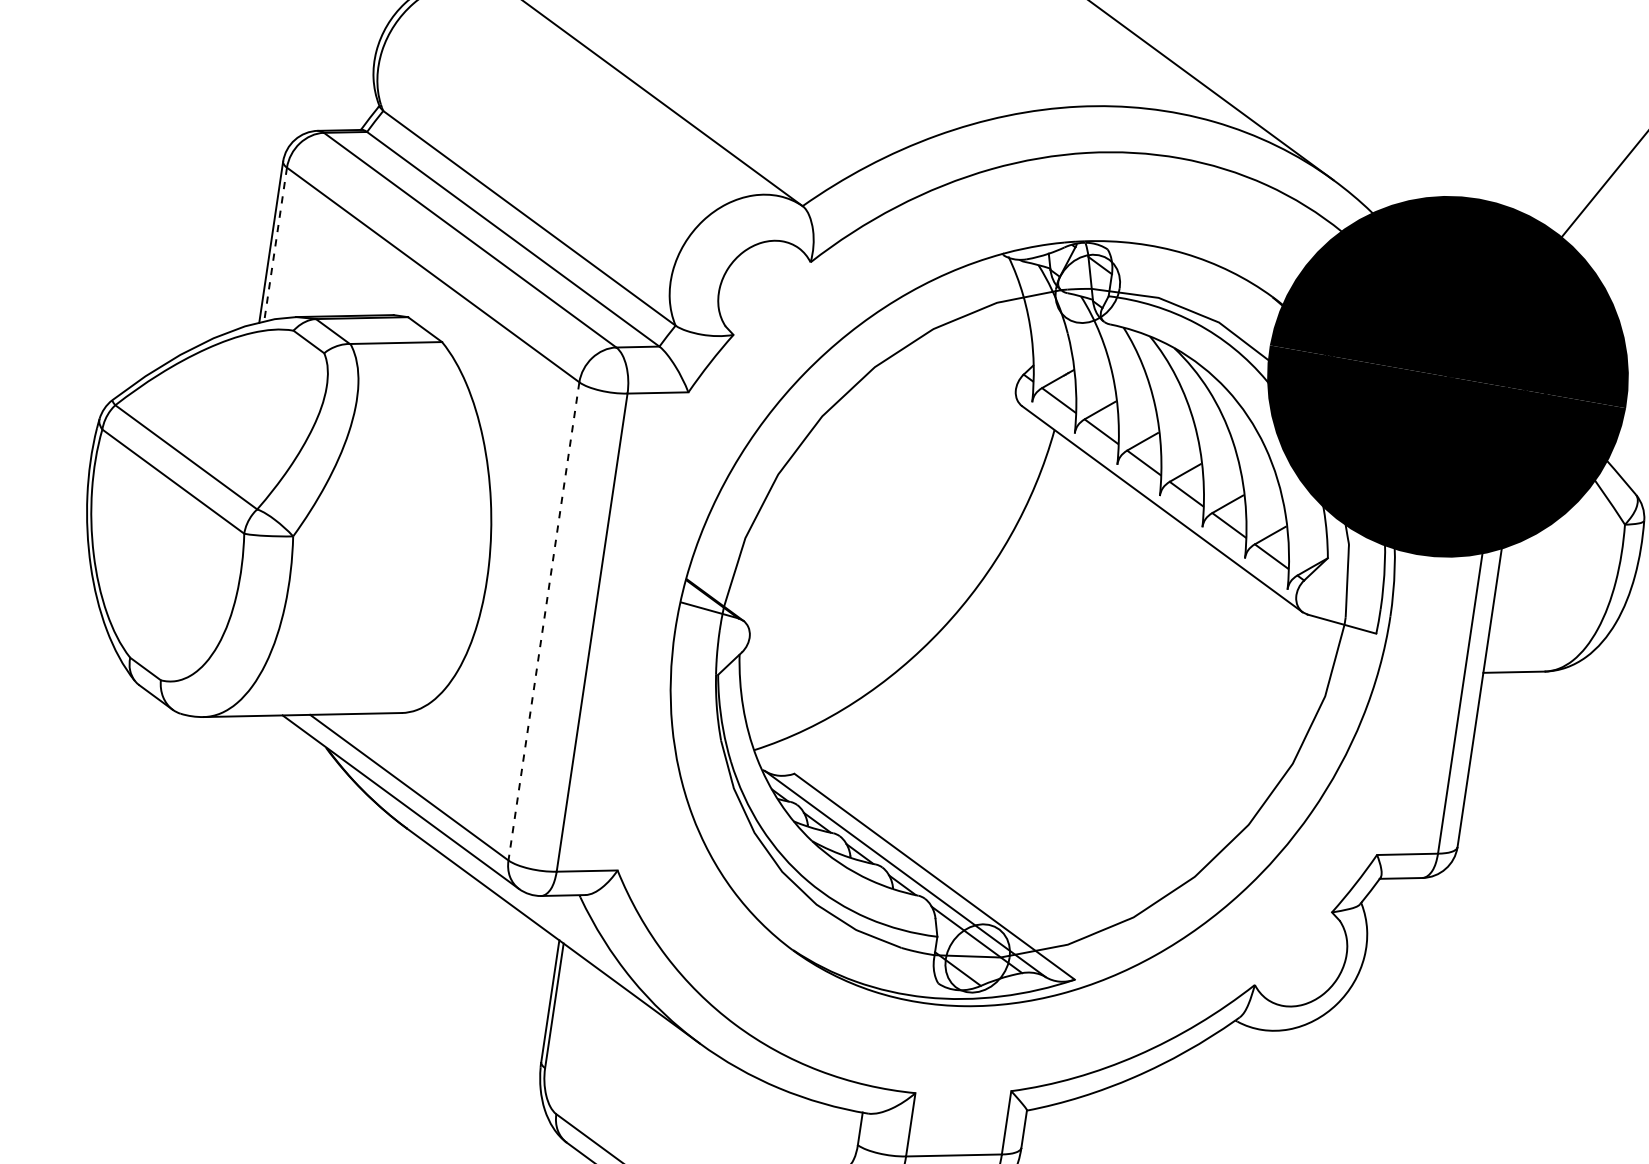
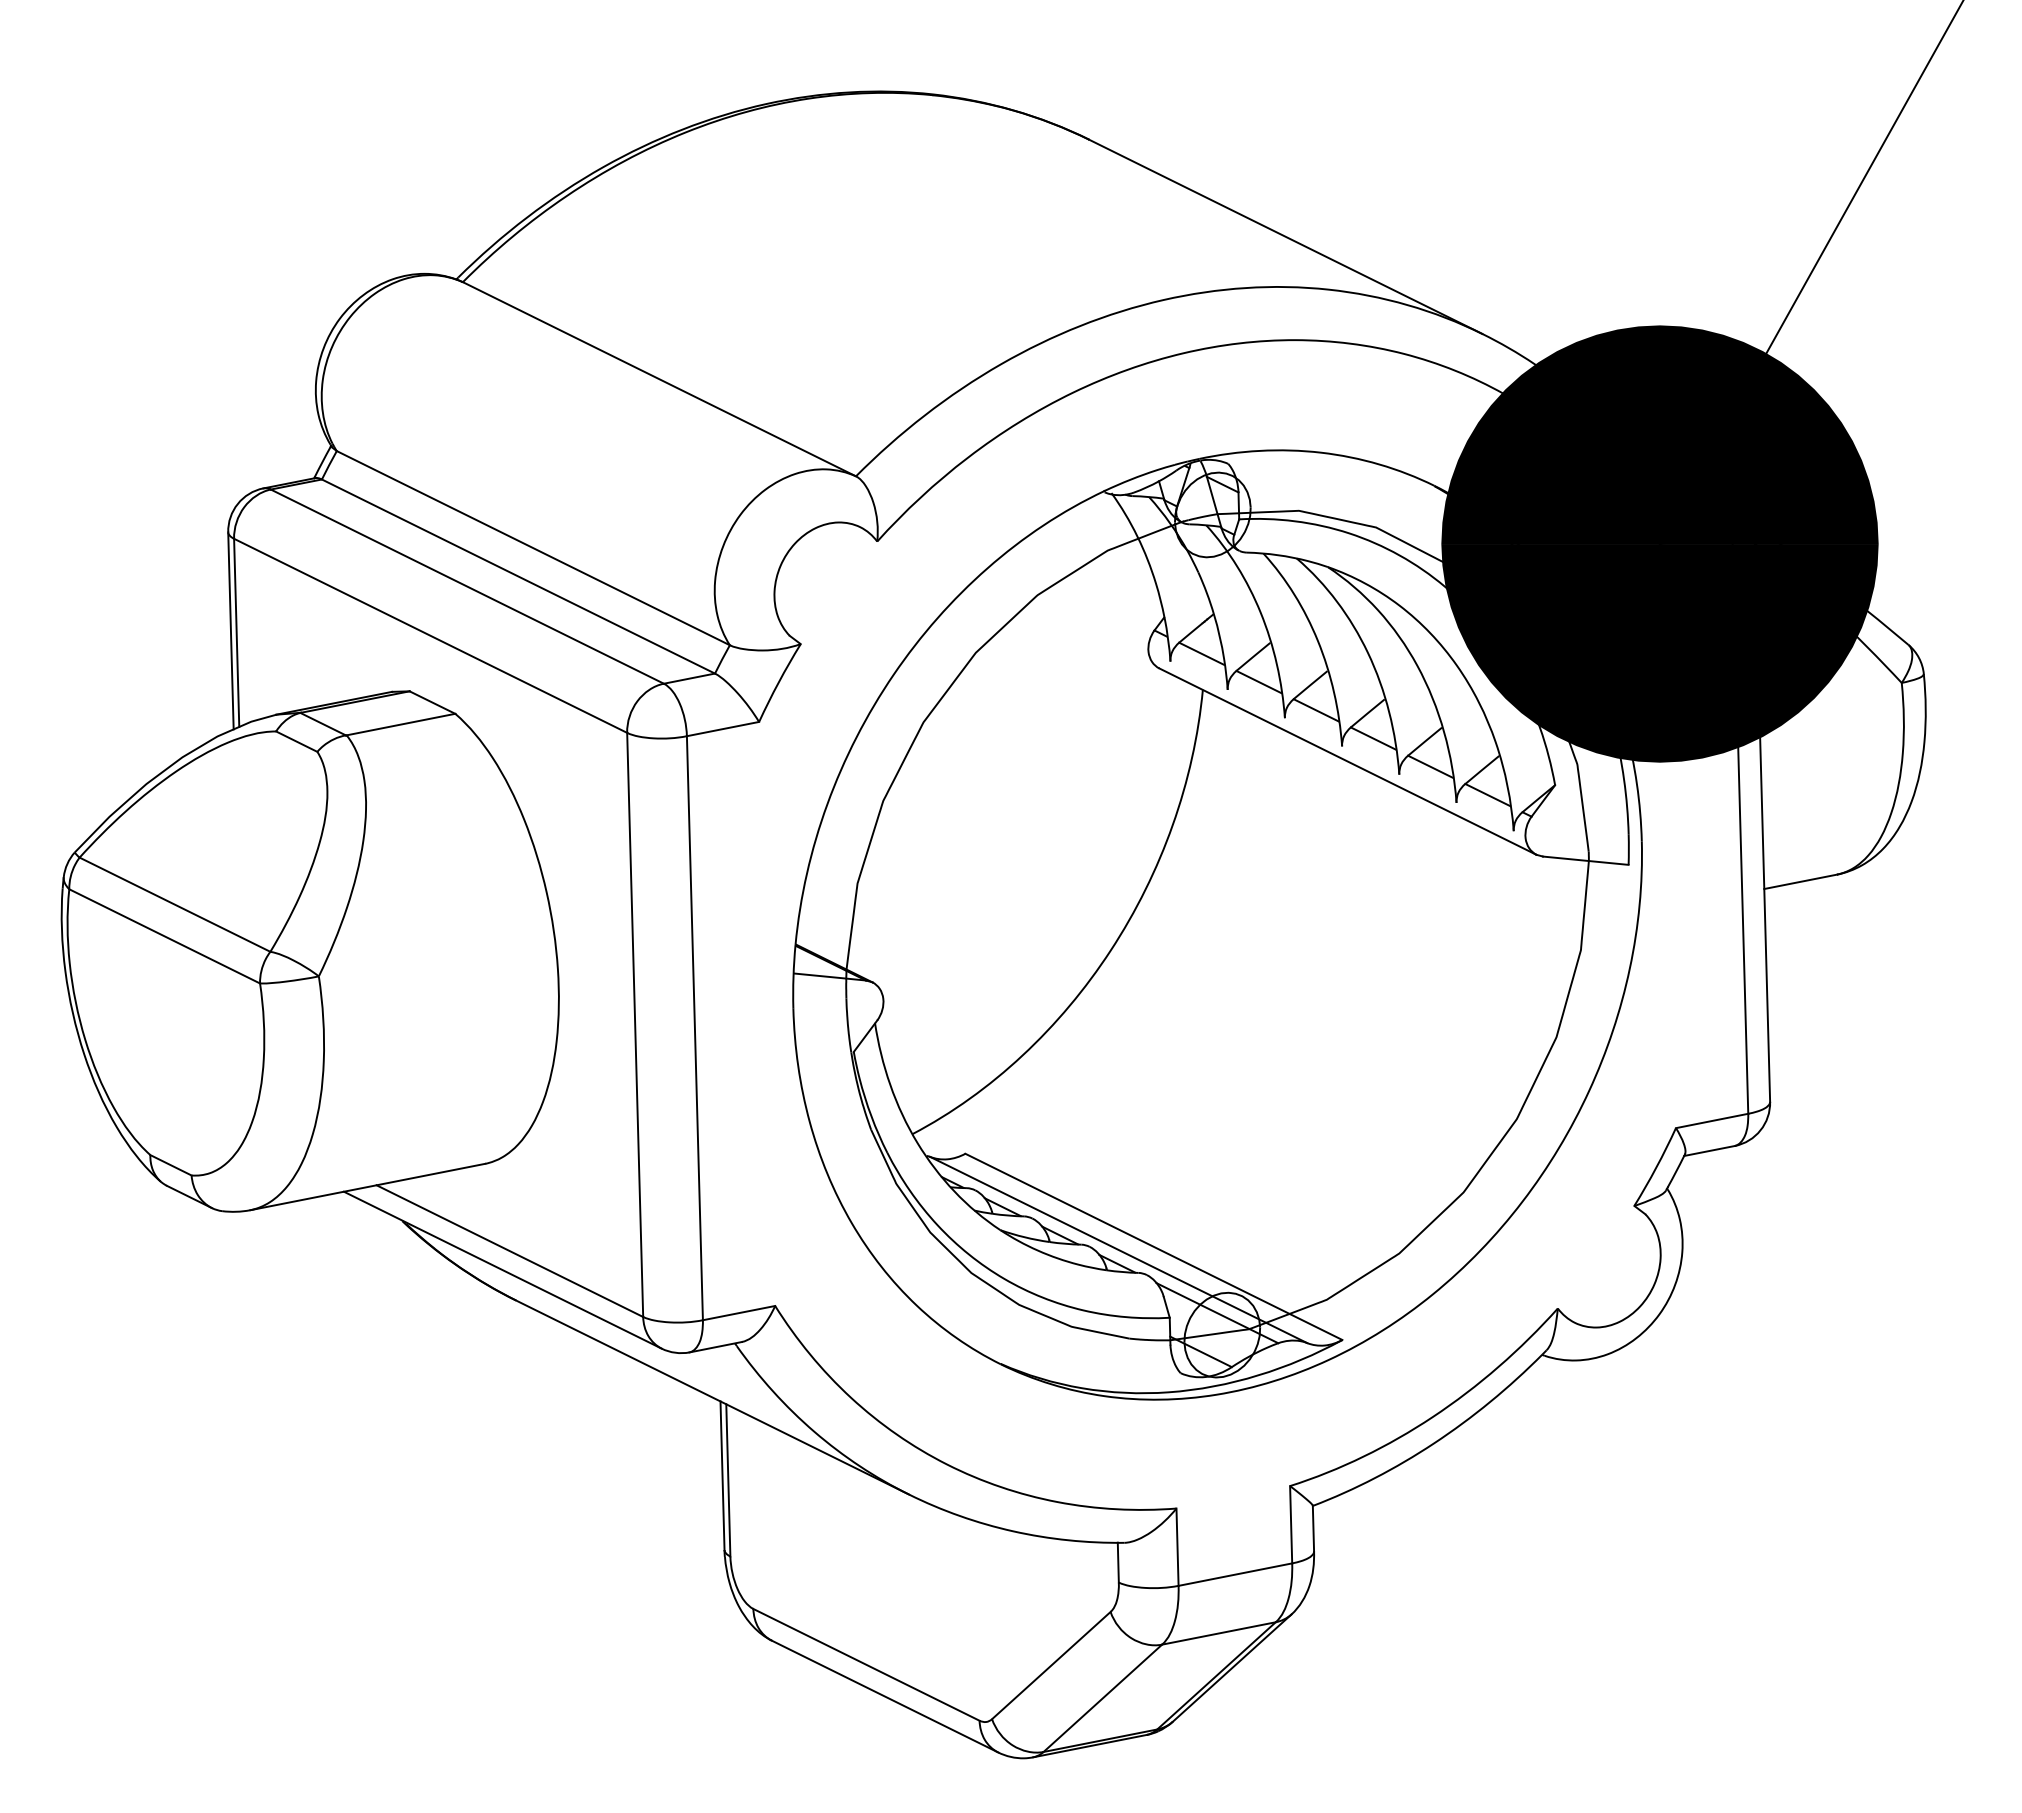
line: (275, 245) -> (236, 633), dashed -> solid
line: (544, 621) -> (635, 1025), dashed -> solid

